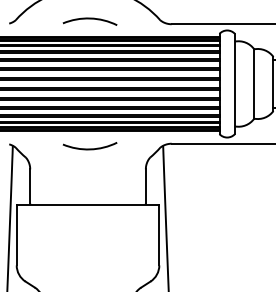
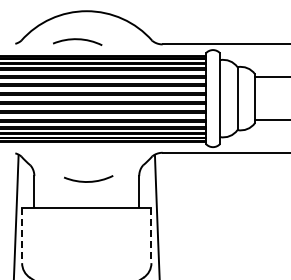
arc: (89, 19) -> (77, 40), moved
arc: (89, 148) -> (88, 181), moved
line: (17, 234) -> (22, 235), solid -> dashed
line: (159, 234) -> (151, 235), solid -> dashed

